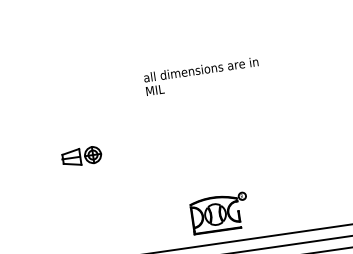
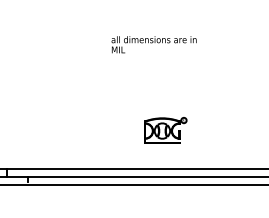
text: (201, 76) -> (153, 44), moved
part: (81, 156) -> (70, 90), removed
part: (219, 213) -> (165, 130), moved

